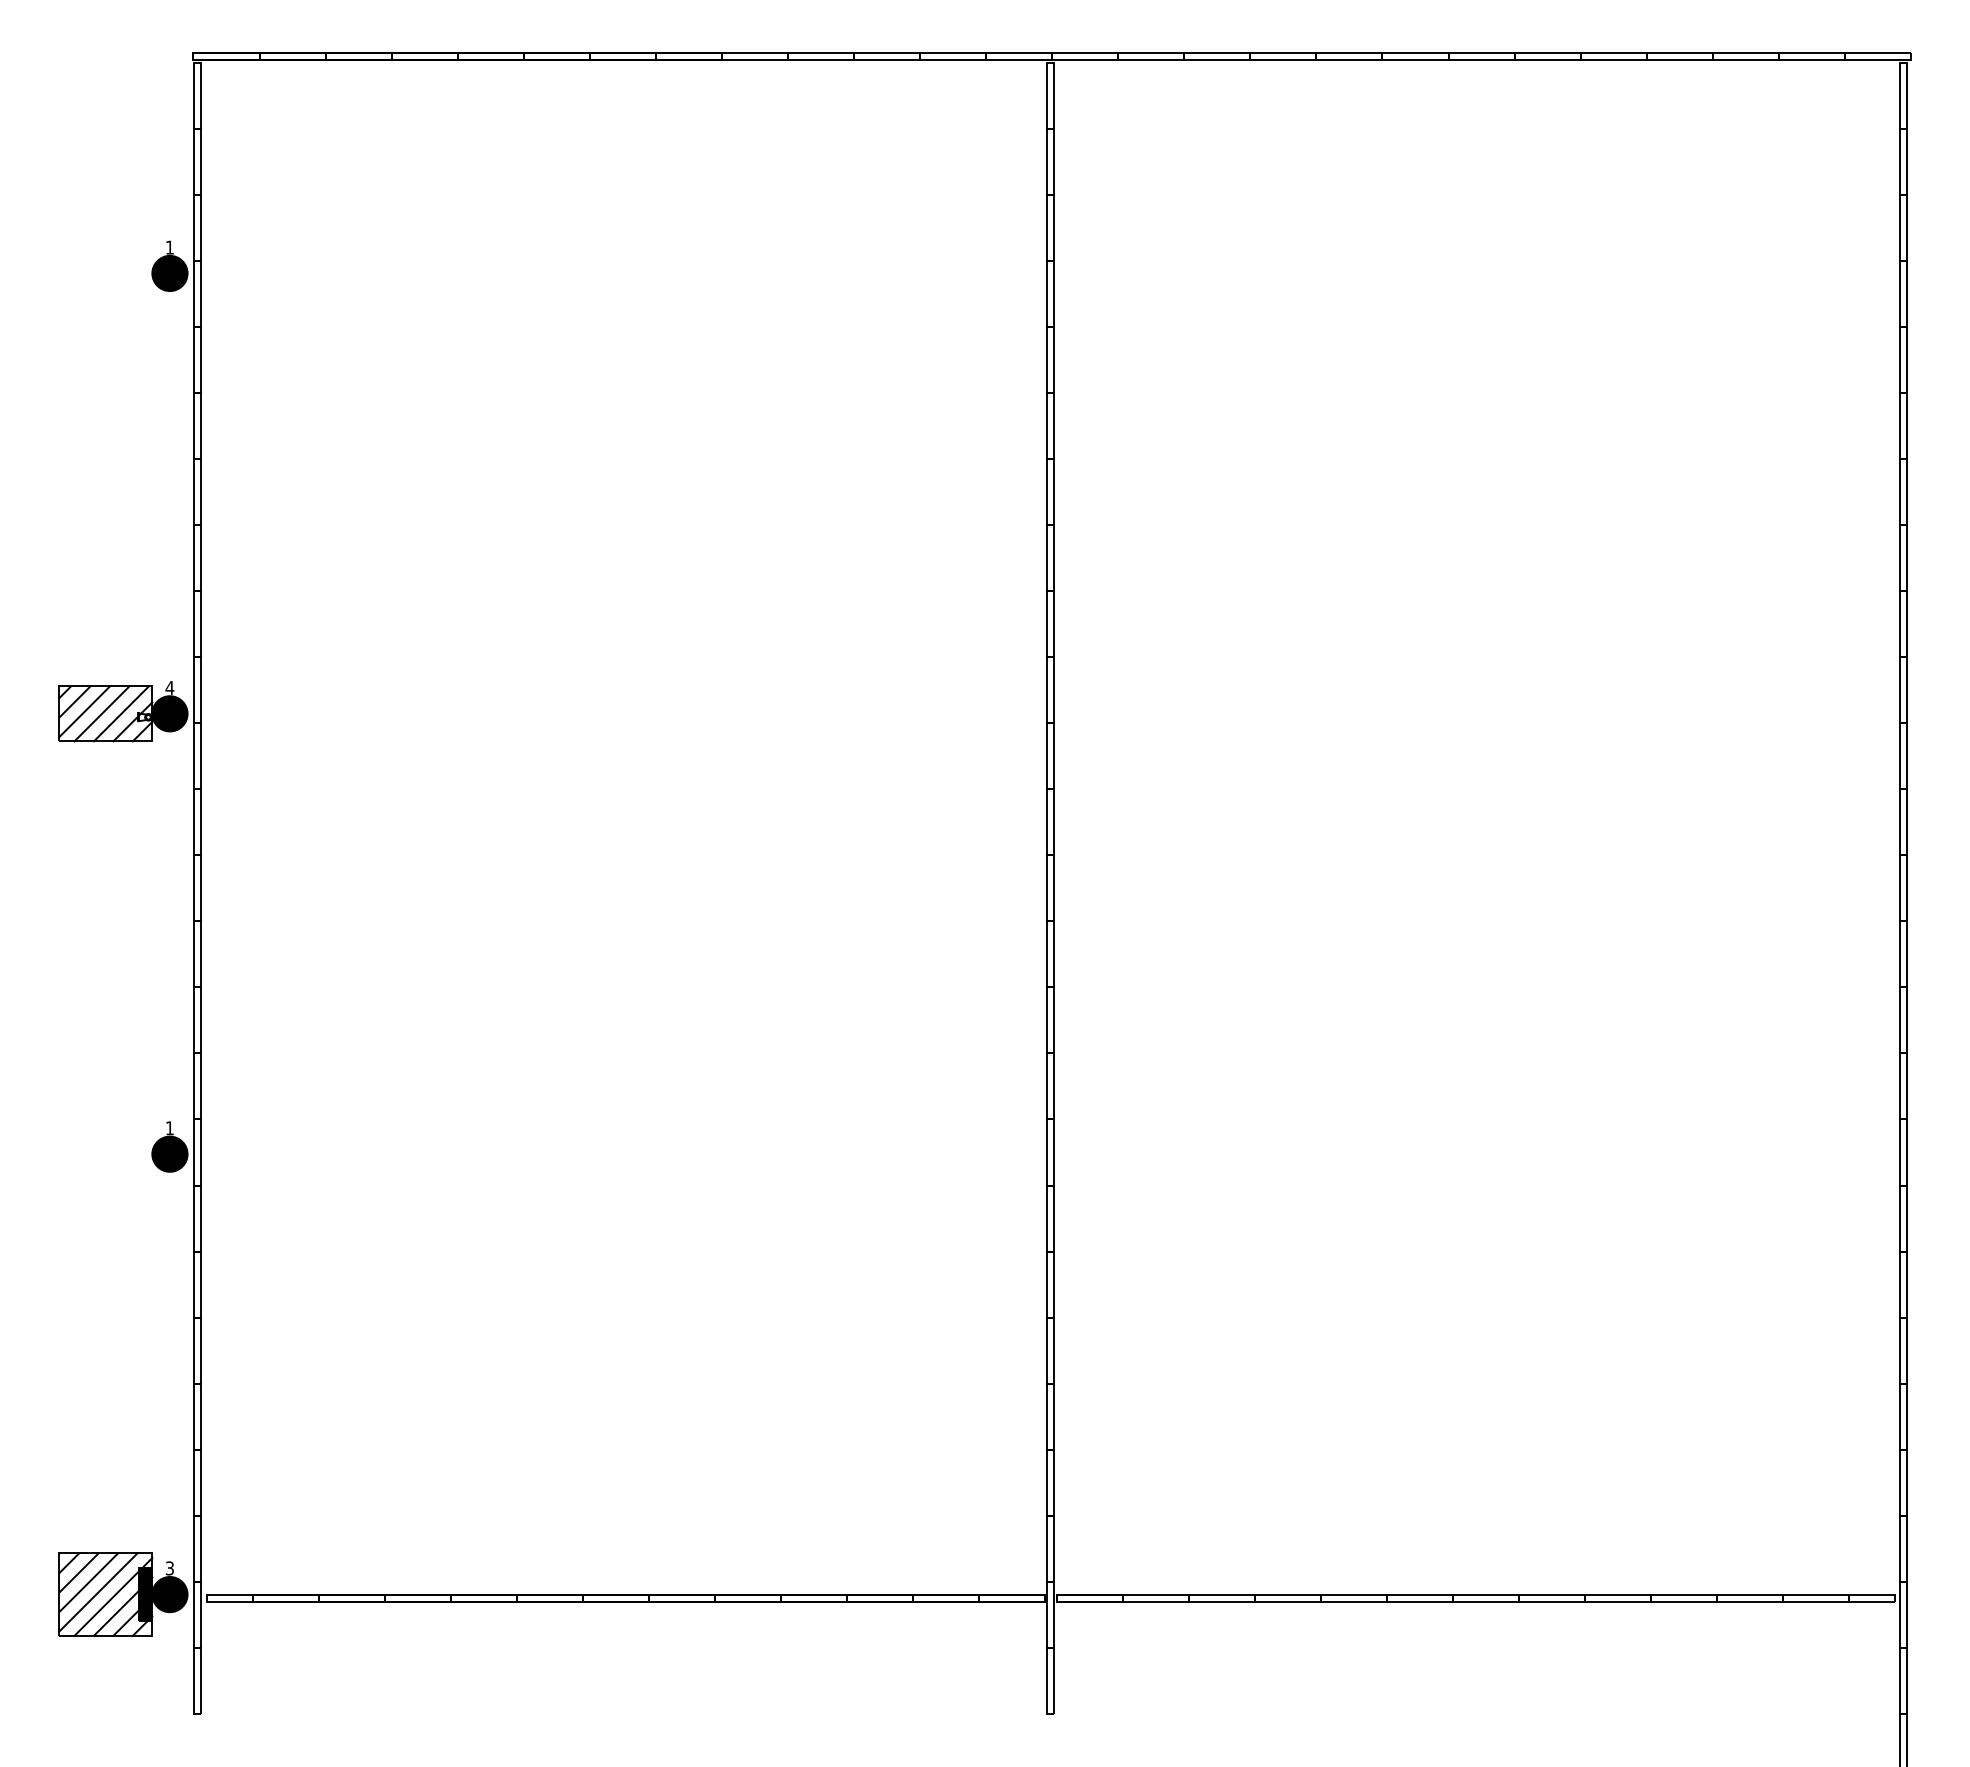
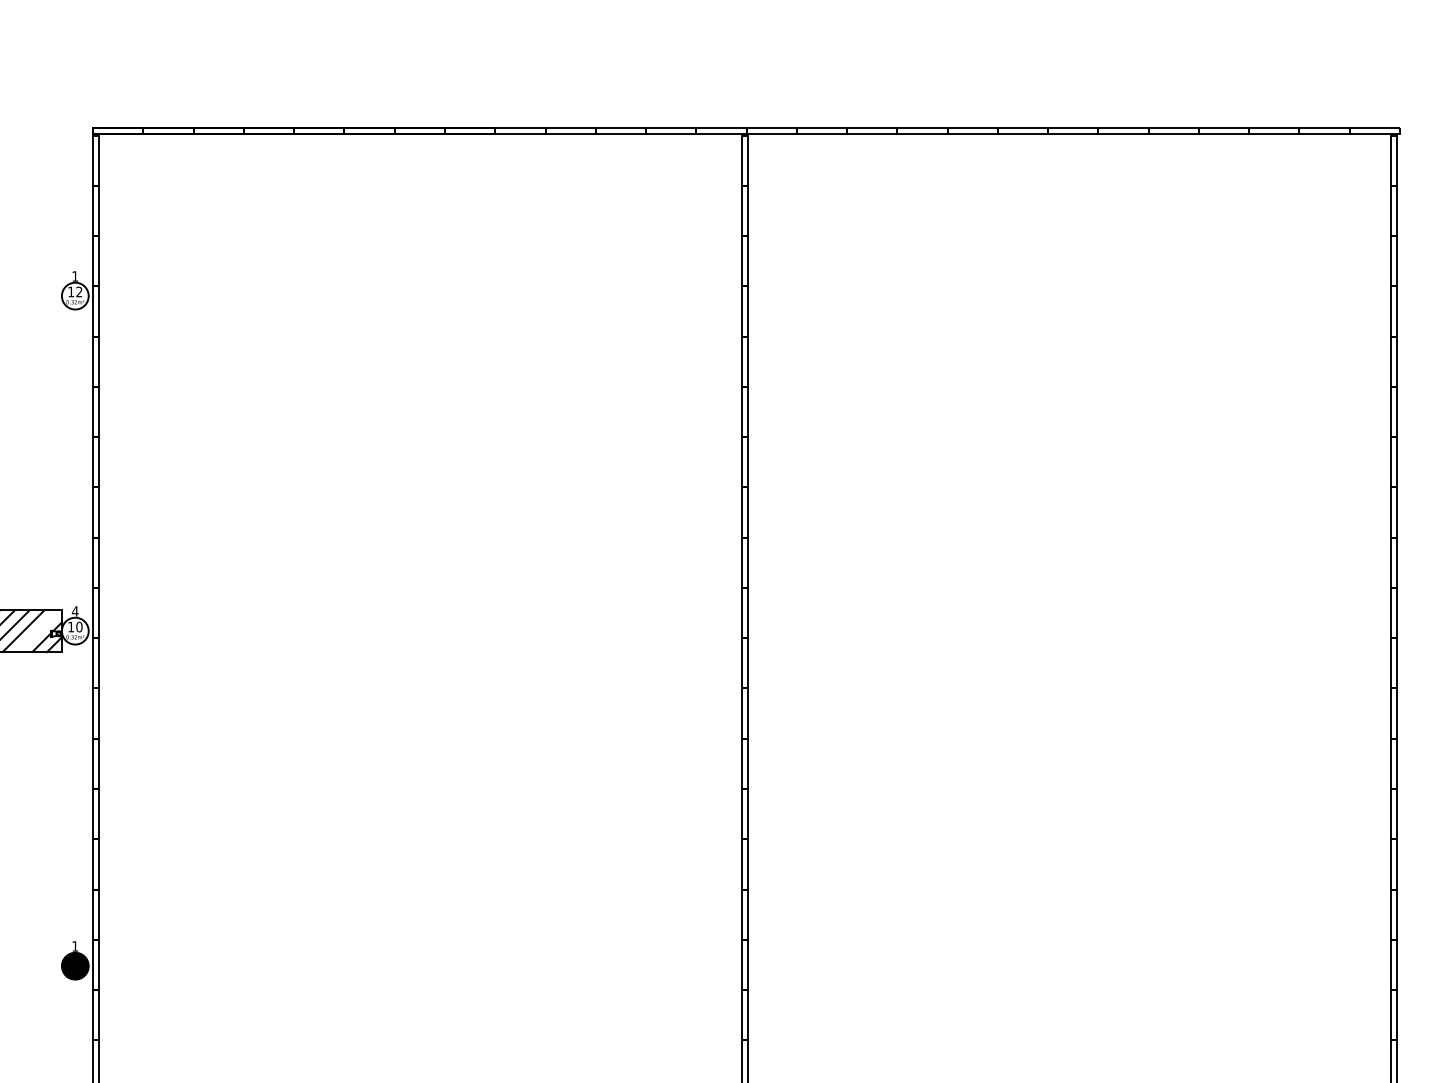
fill: (169, 273) -> (74, 296), removed
line: (120, 713) -> (37, 630), removed
fill: (169, 713) -> (74, 630), removed

